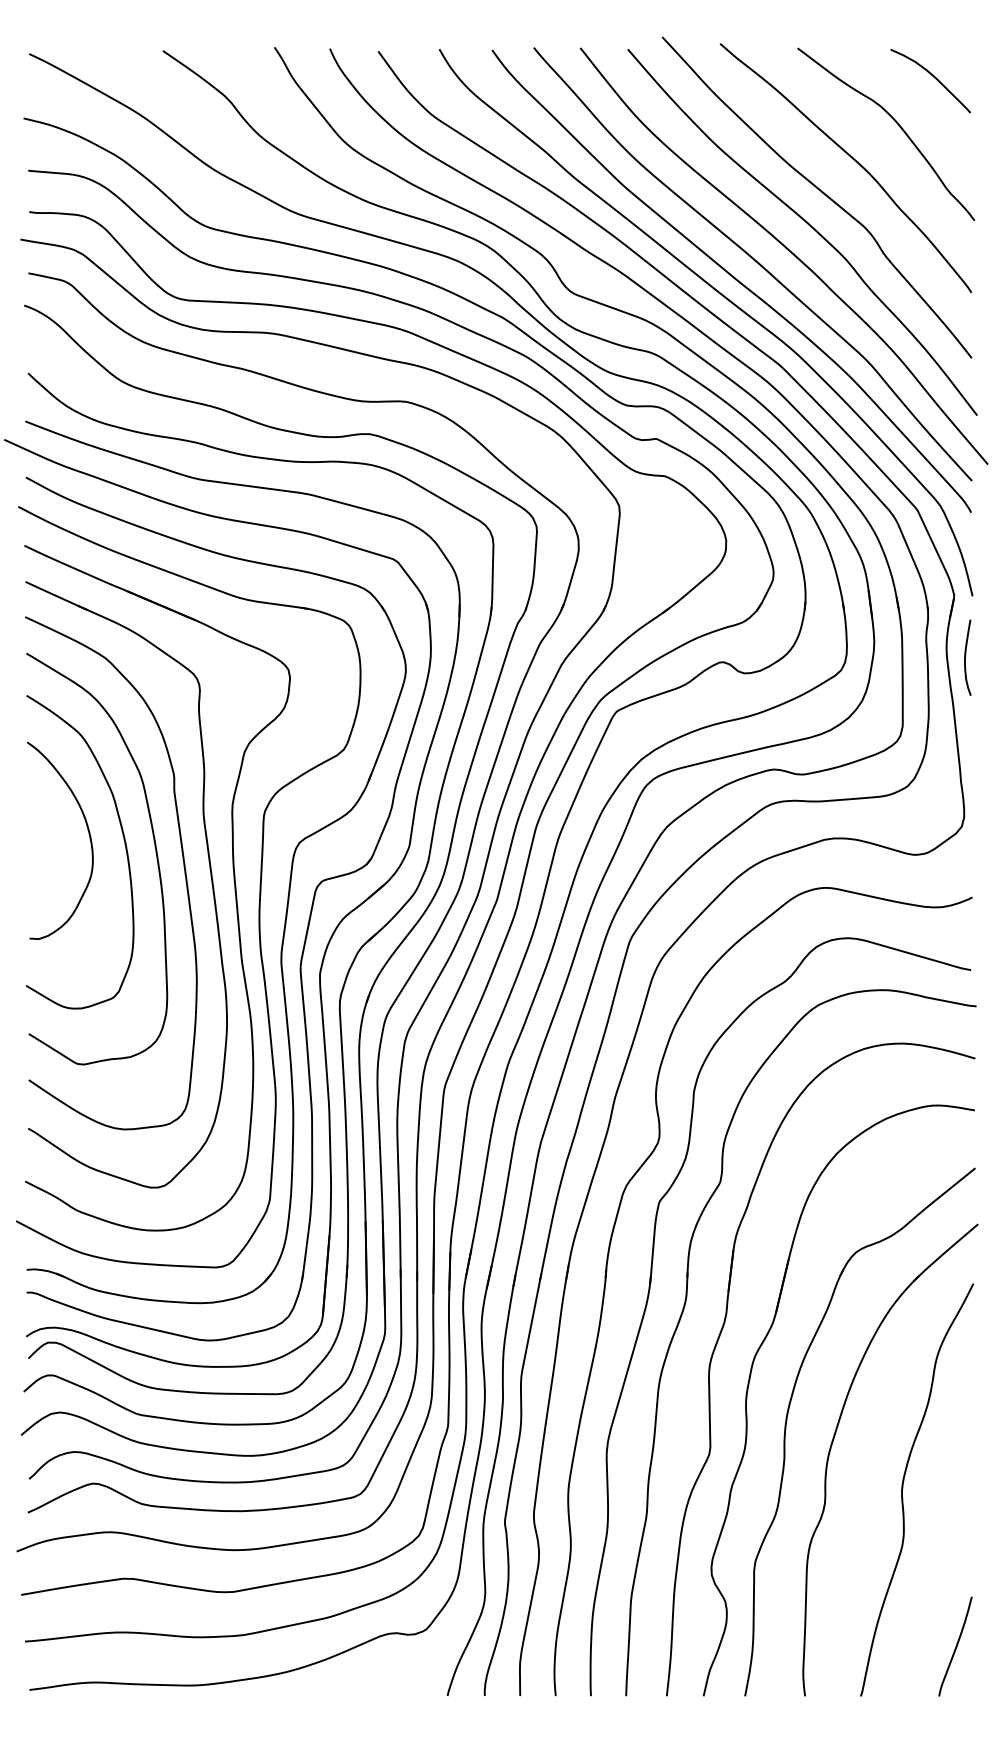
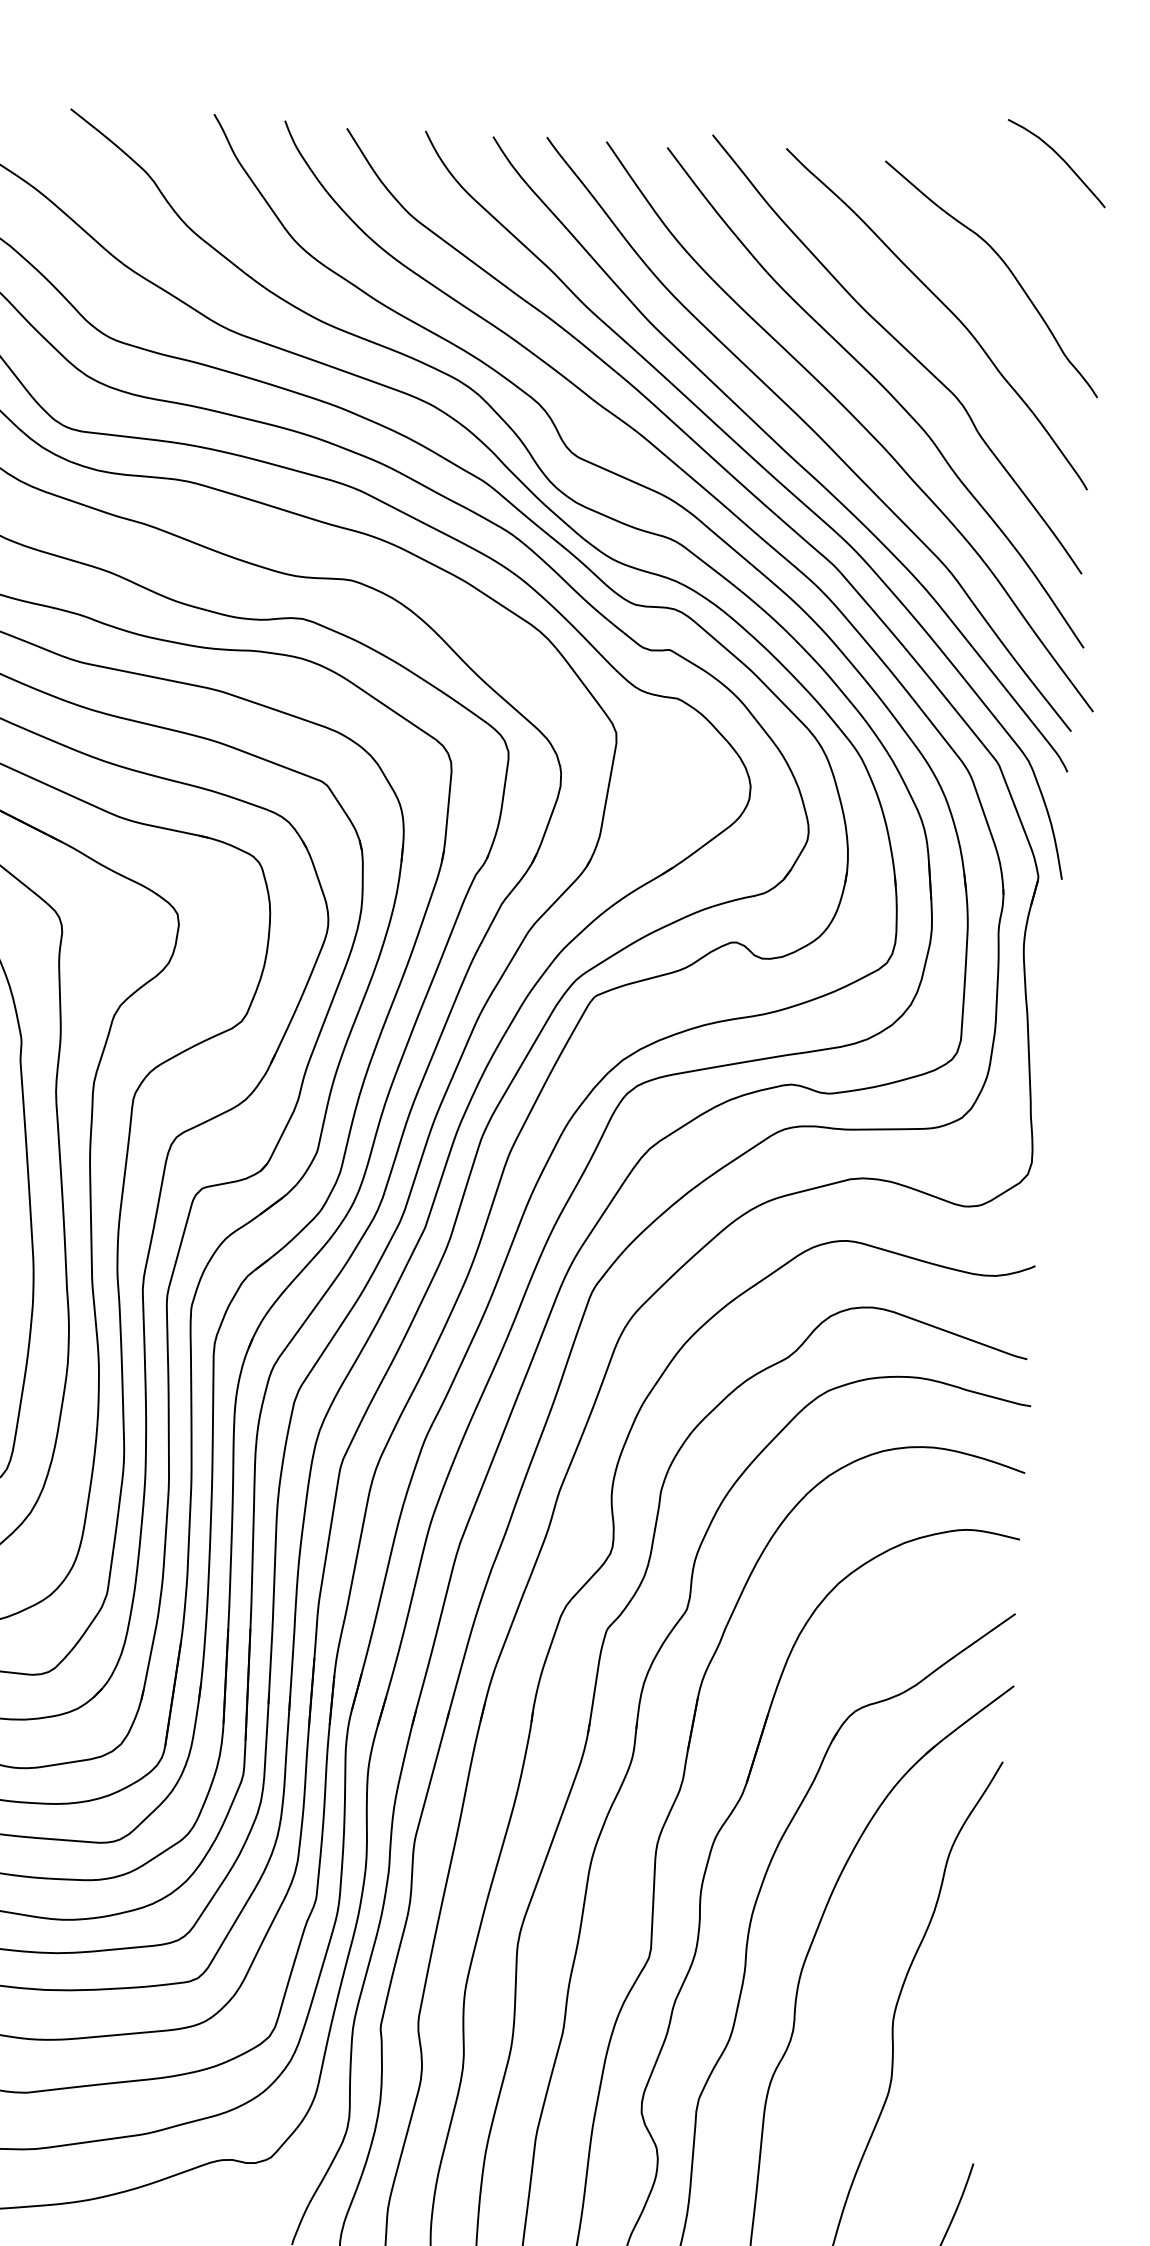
curve: (933, 77) -> (1060, 159), moved
curve: (965, 657) -> (1047, 957), removed

